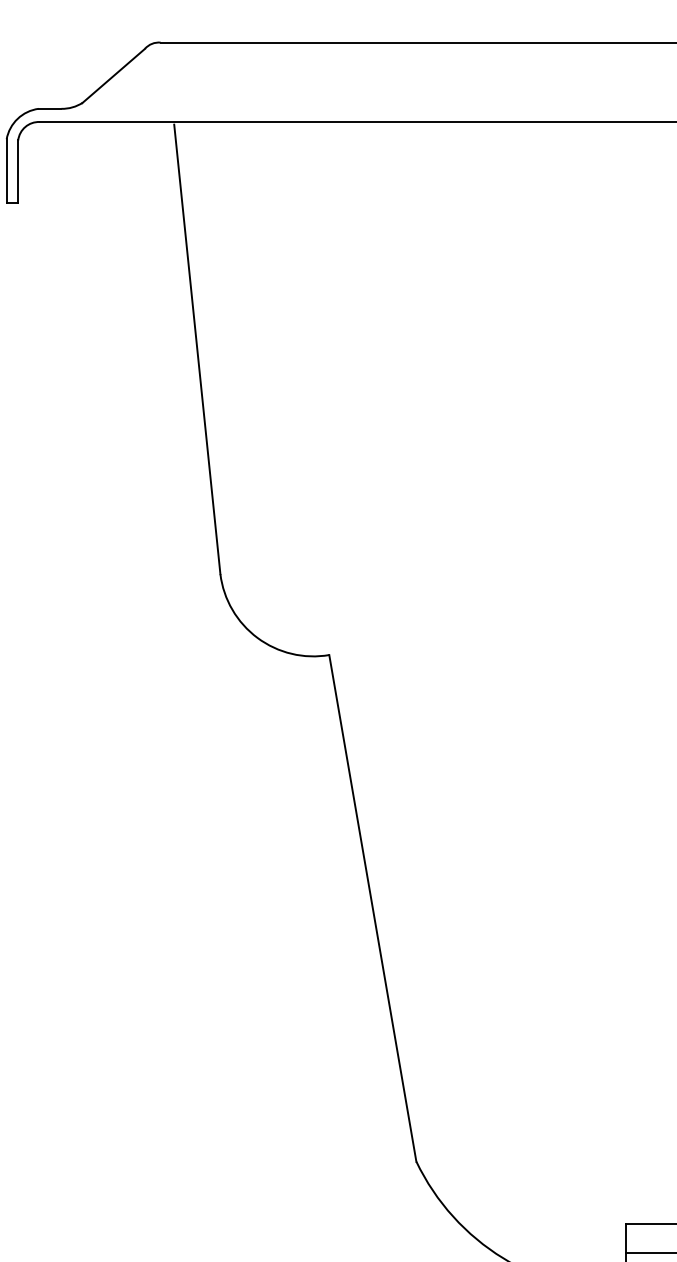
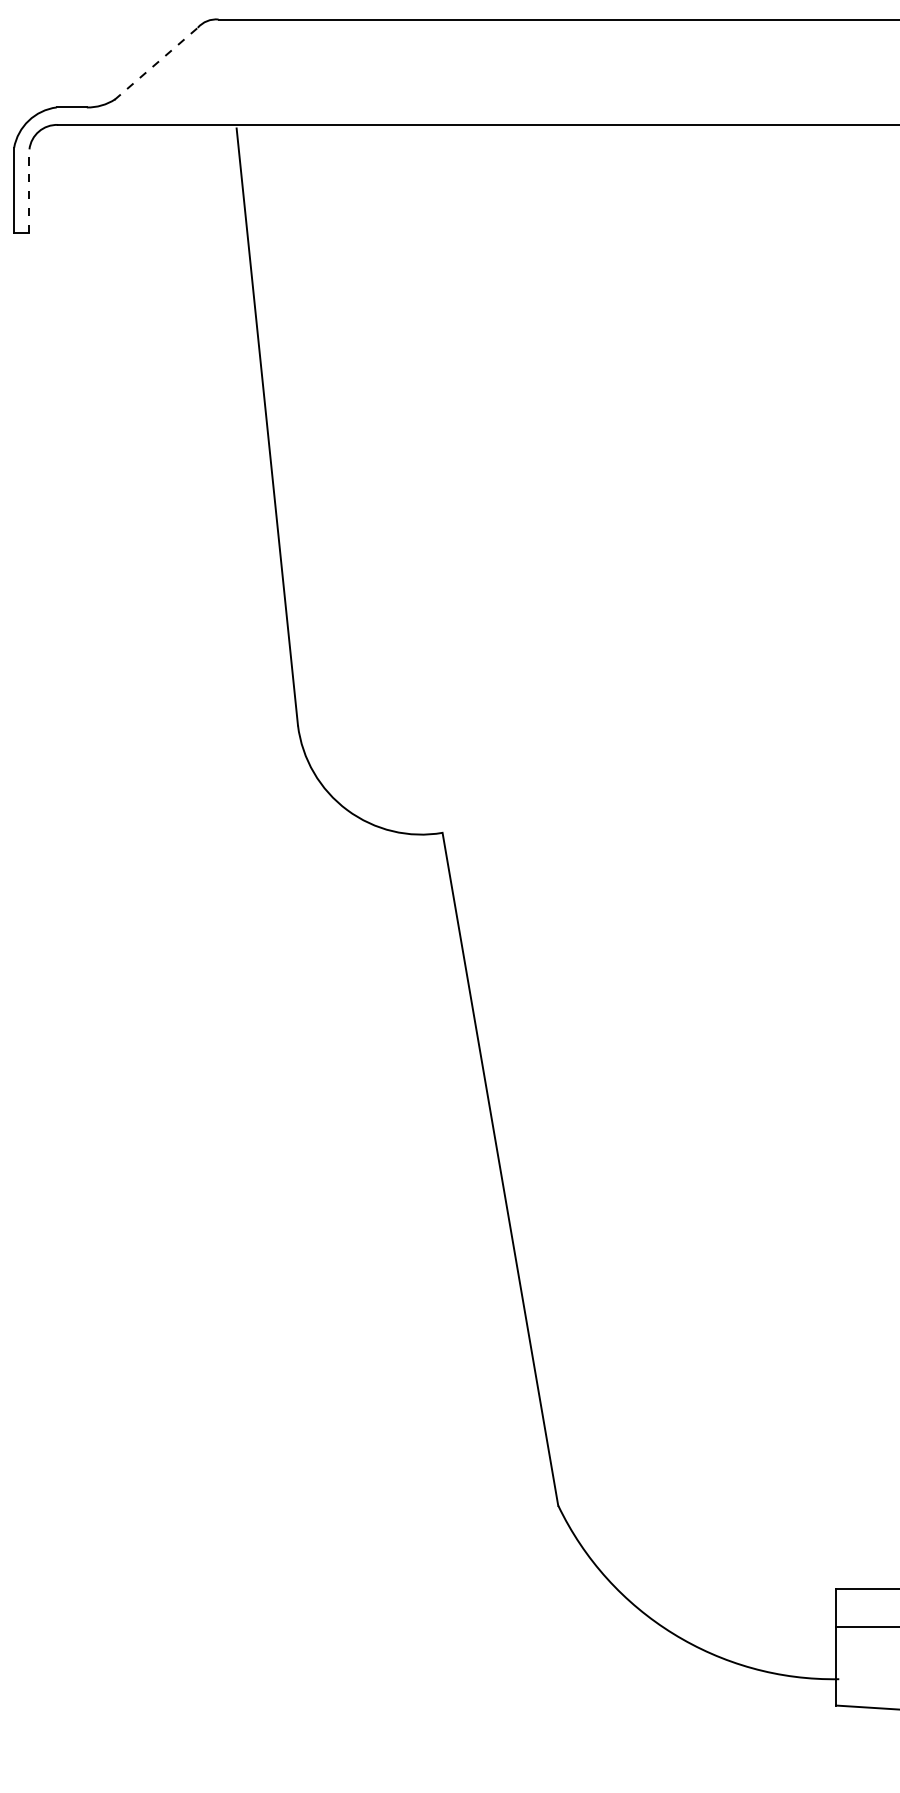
line: (113, 75) -> (156, 63), solid -> dashed
line: (18, 172) -> (29, 191), solid -> dashed

